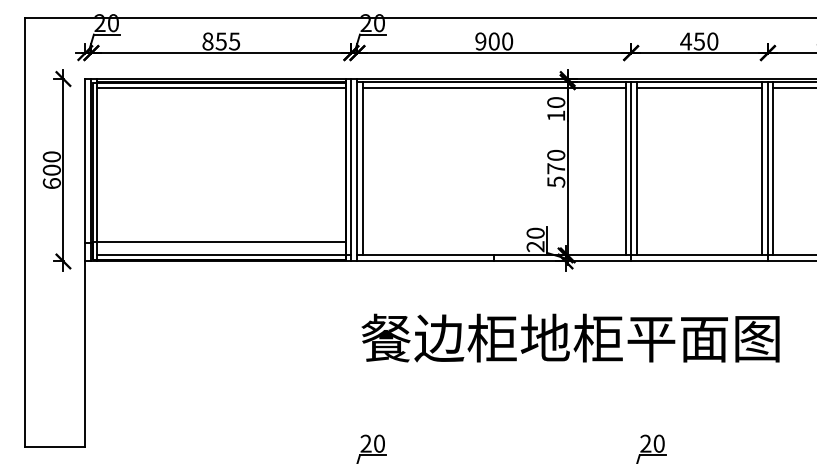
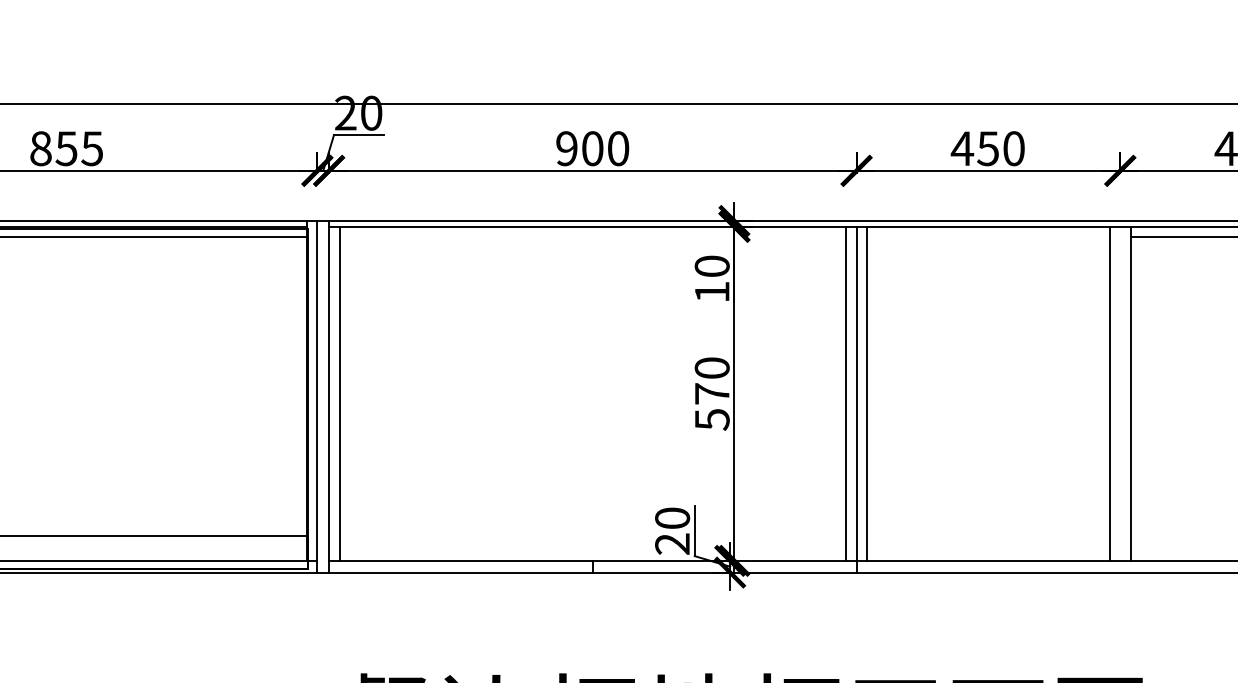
line: (493, 87) -> (591, 237), removed
line: (699, 87) -> (988, 237), removed
line: (767, 171) -> (1119, 399), removed

